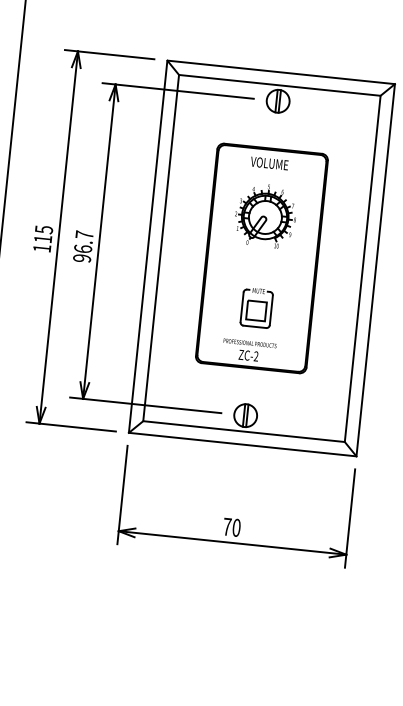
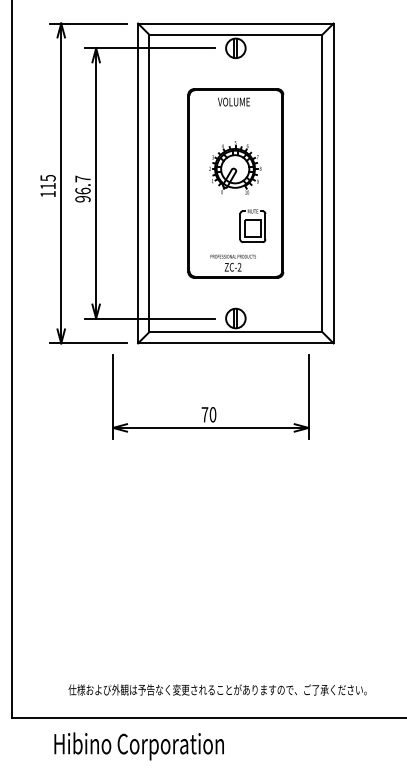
part: (265, 215) -> (235, 167), moved
part: (256, 307) -> (252, 225), moved
part: (235, 519) -> (211, 407), moved

